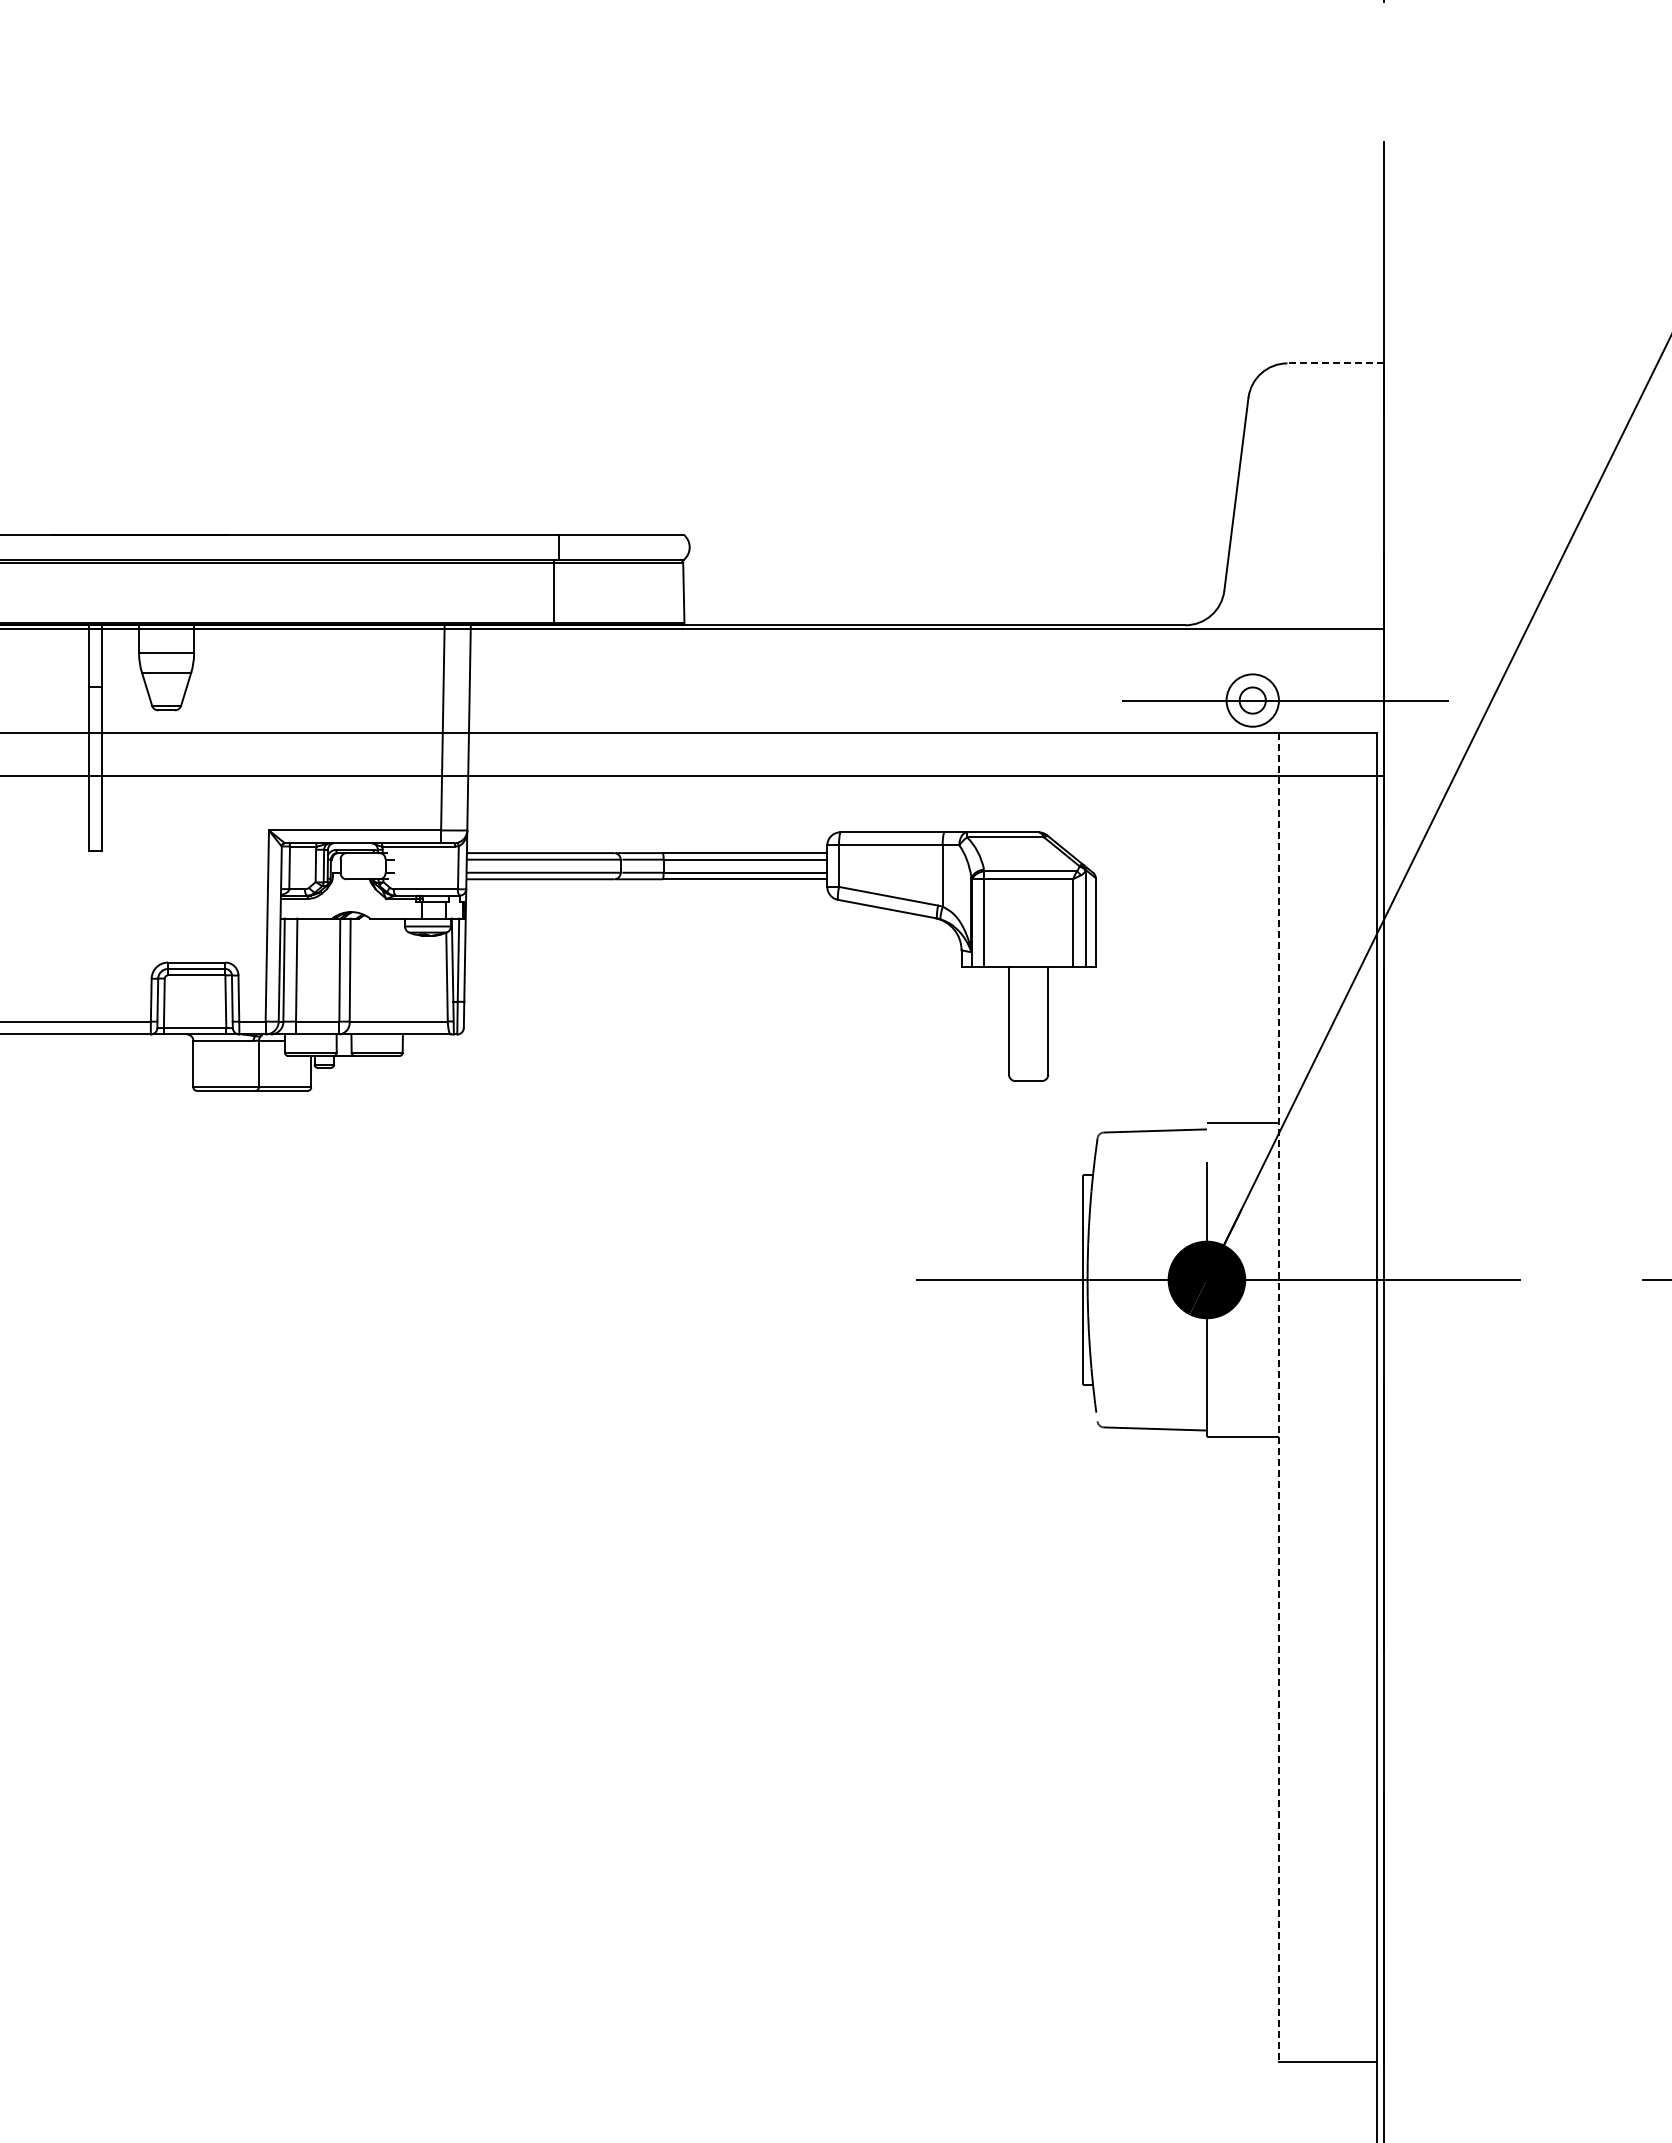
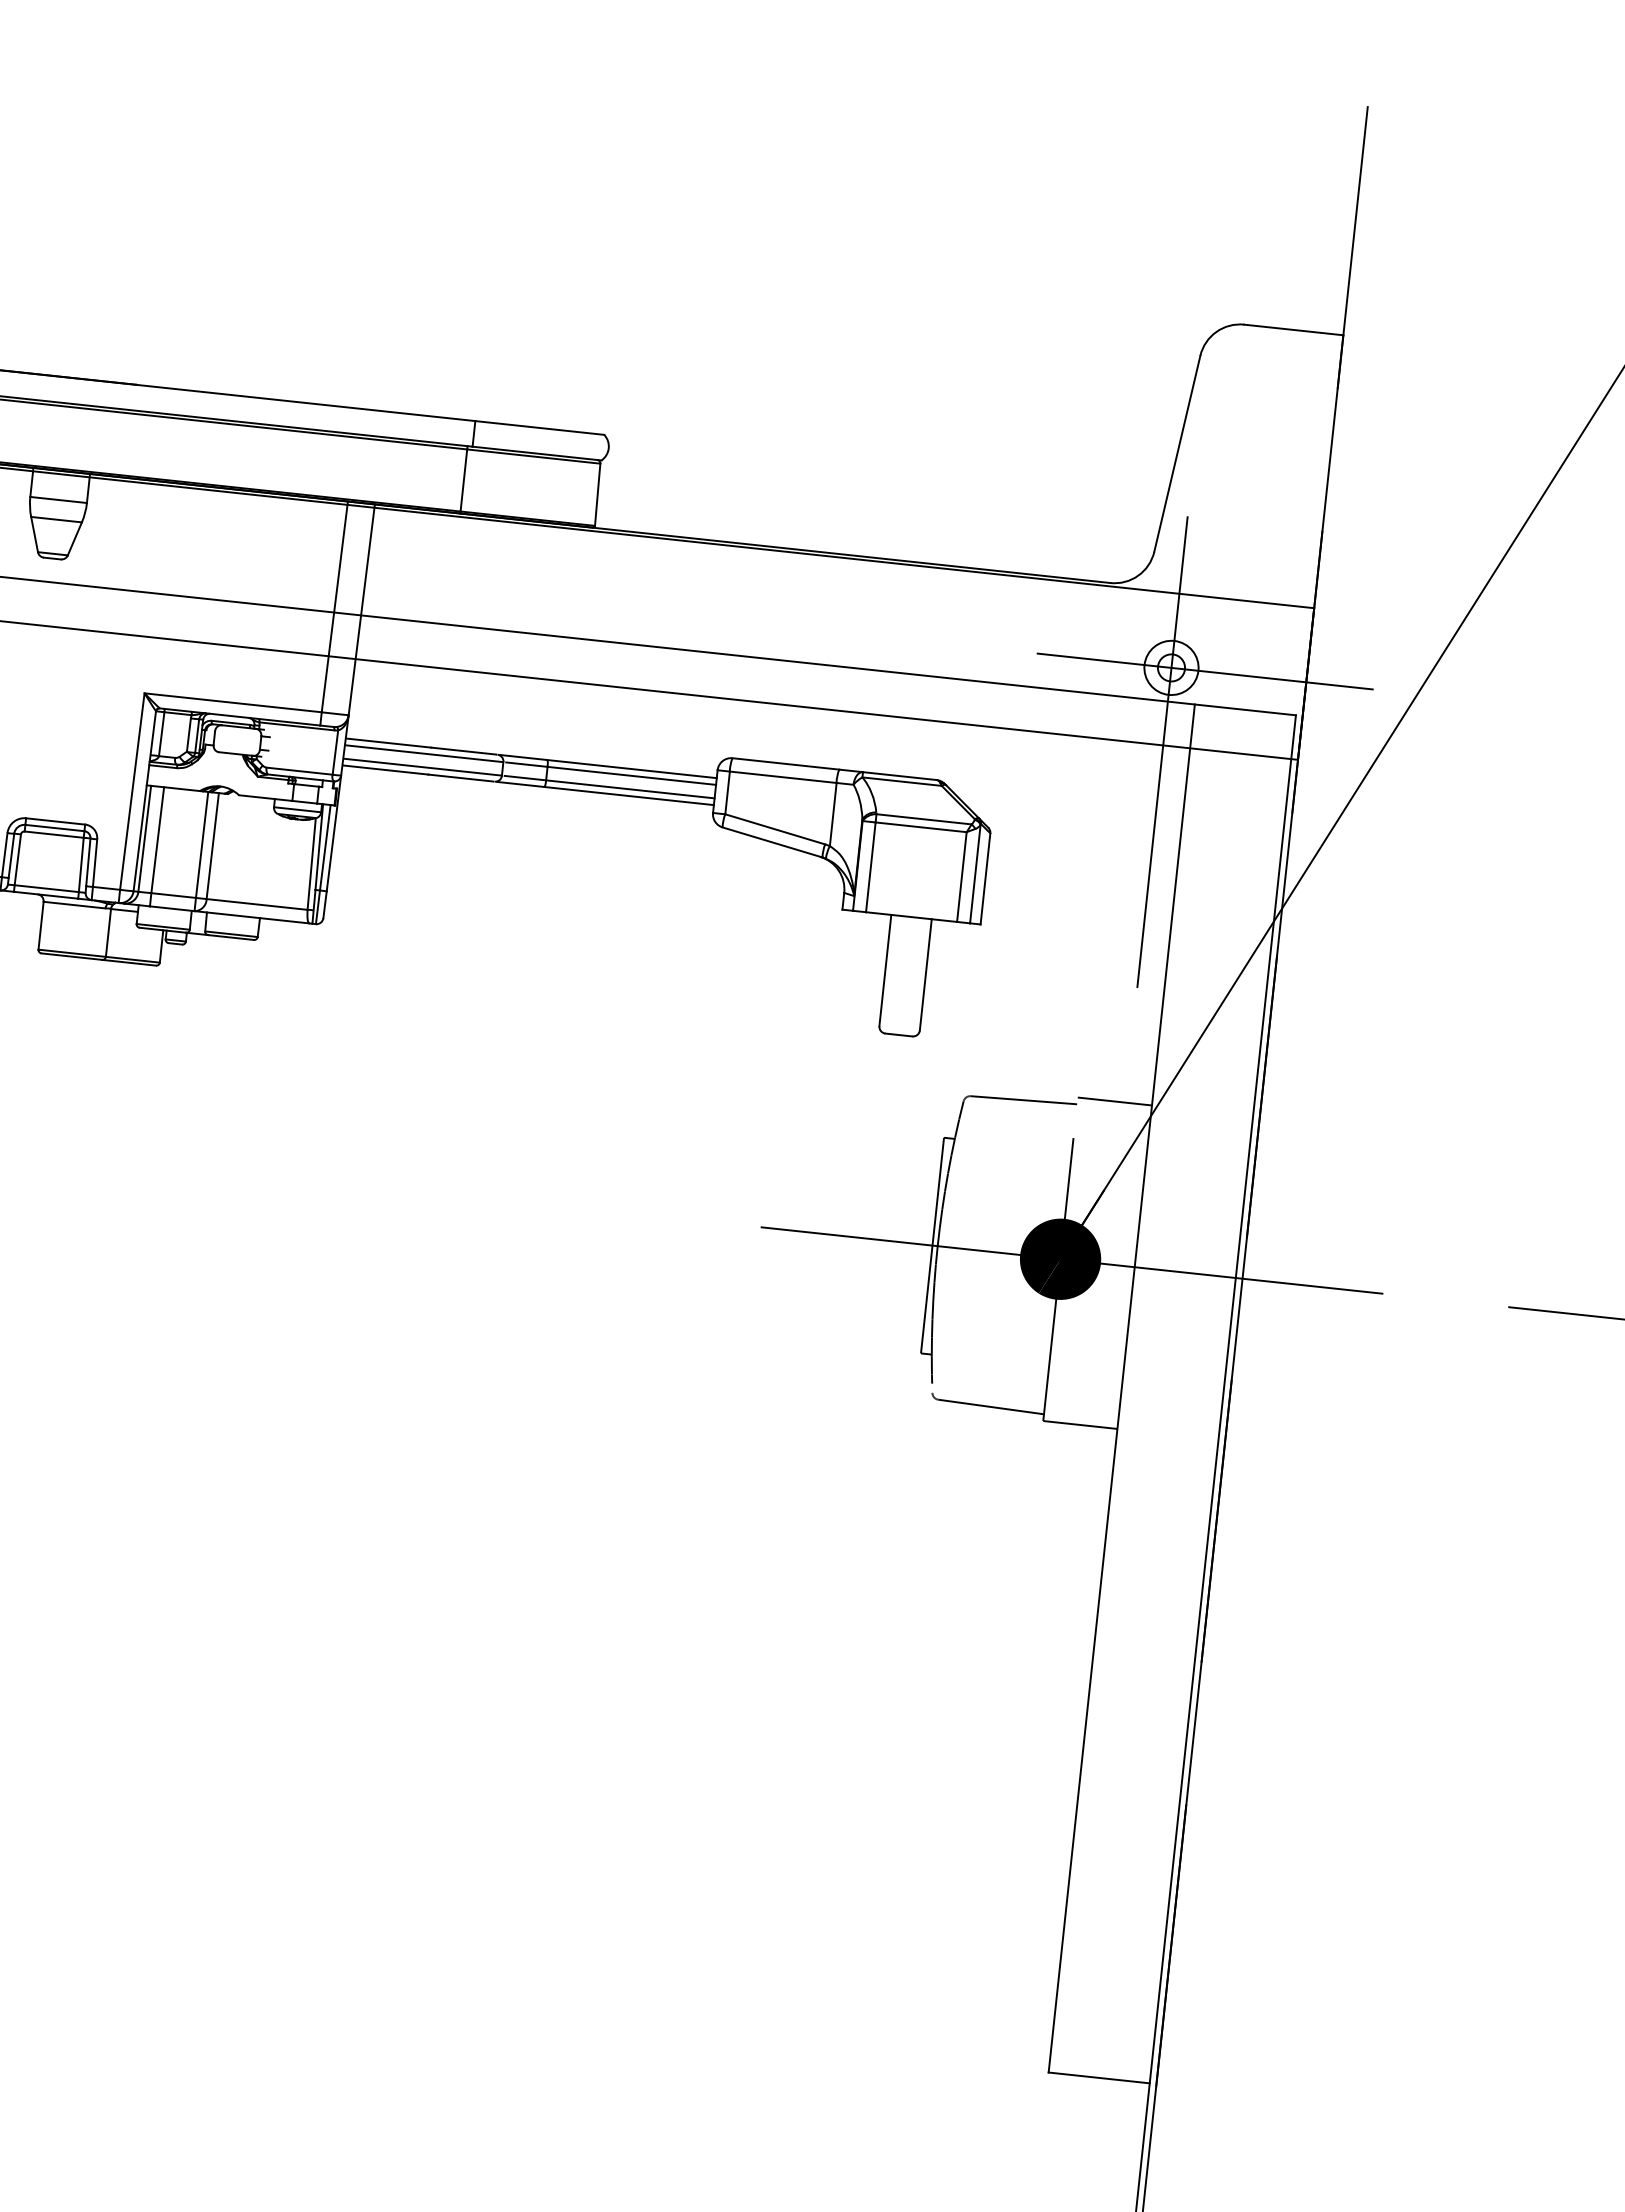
line: (1335, 363) -> (1293, 330), dashed -> solid
line: (1252, 782) -> (1162, 752), added
line: (1278, 1397) -> (1121, 1388), dashed -> solid

